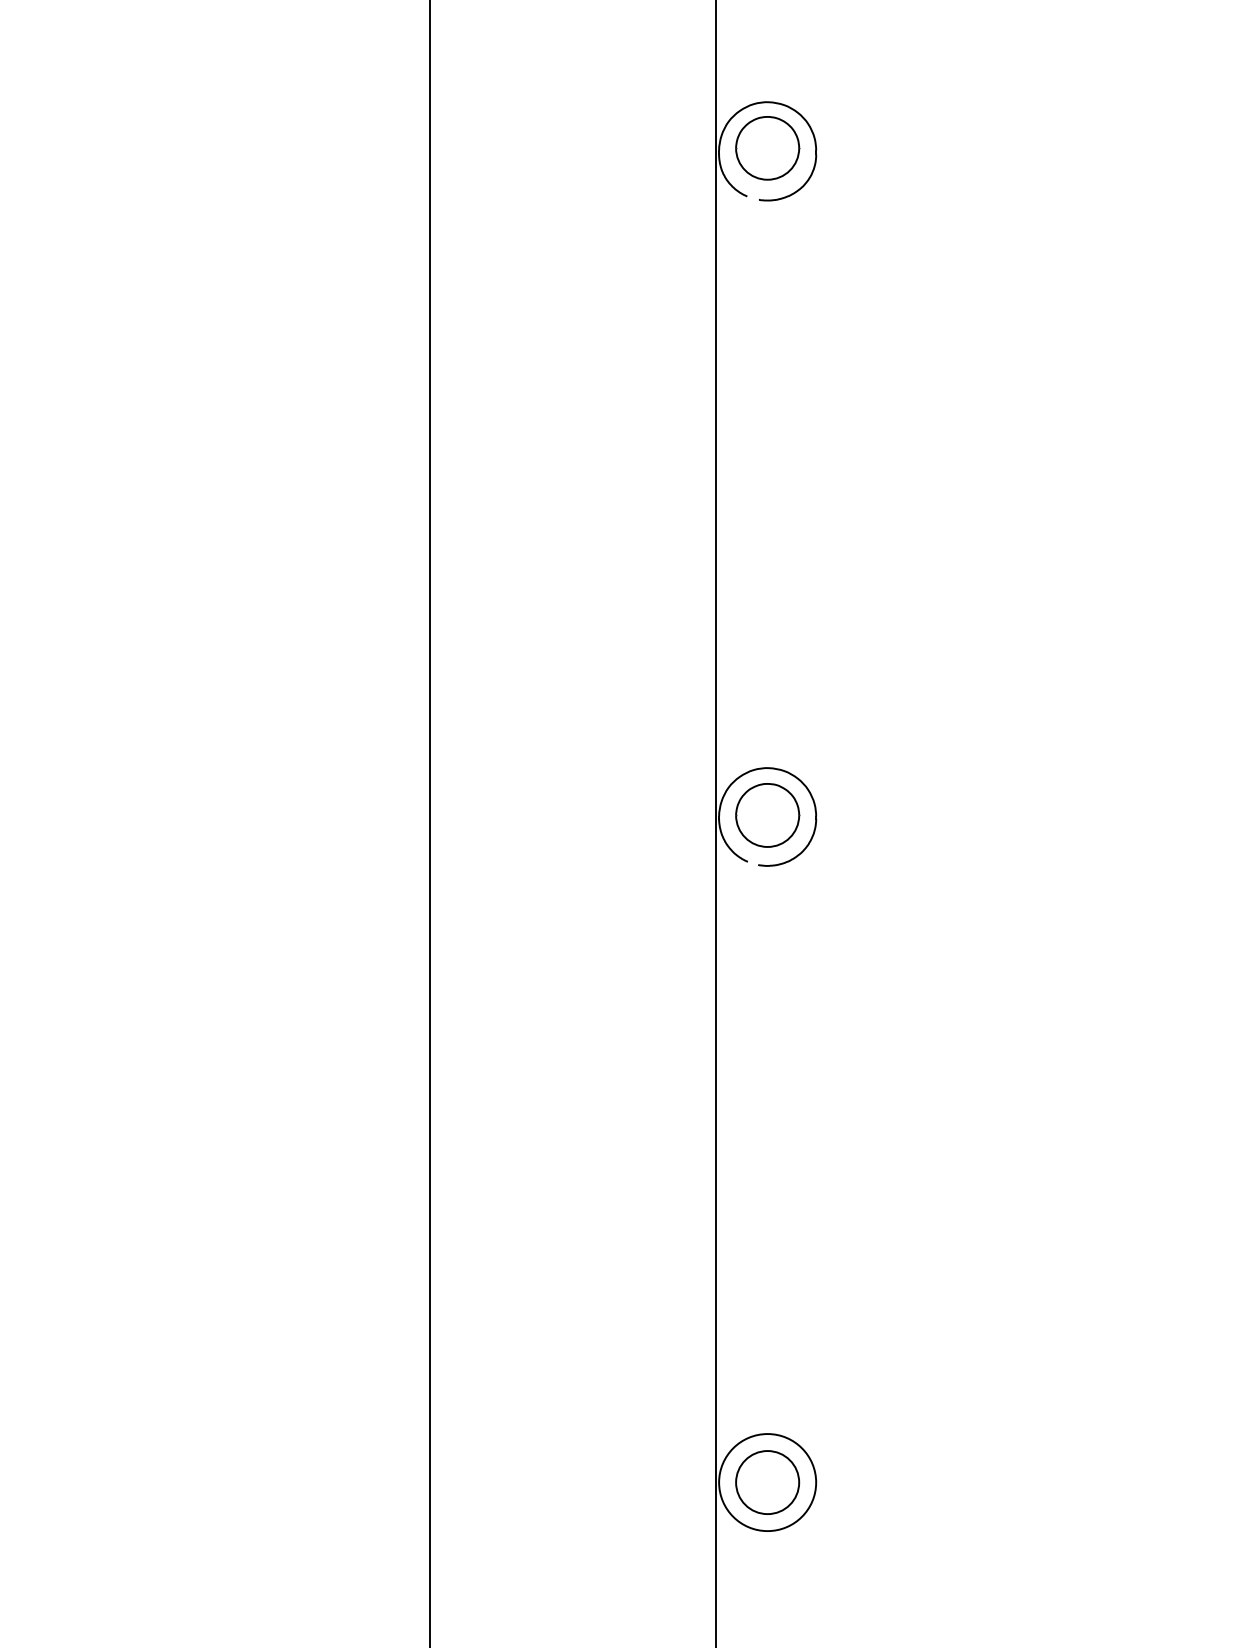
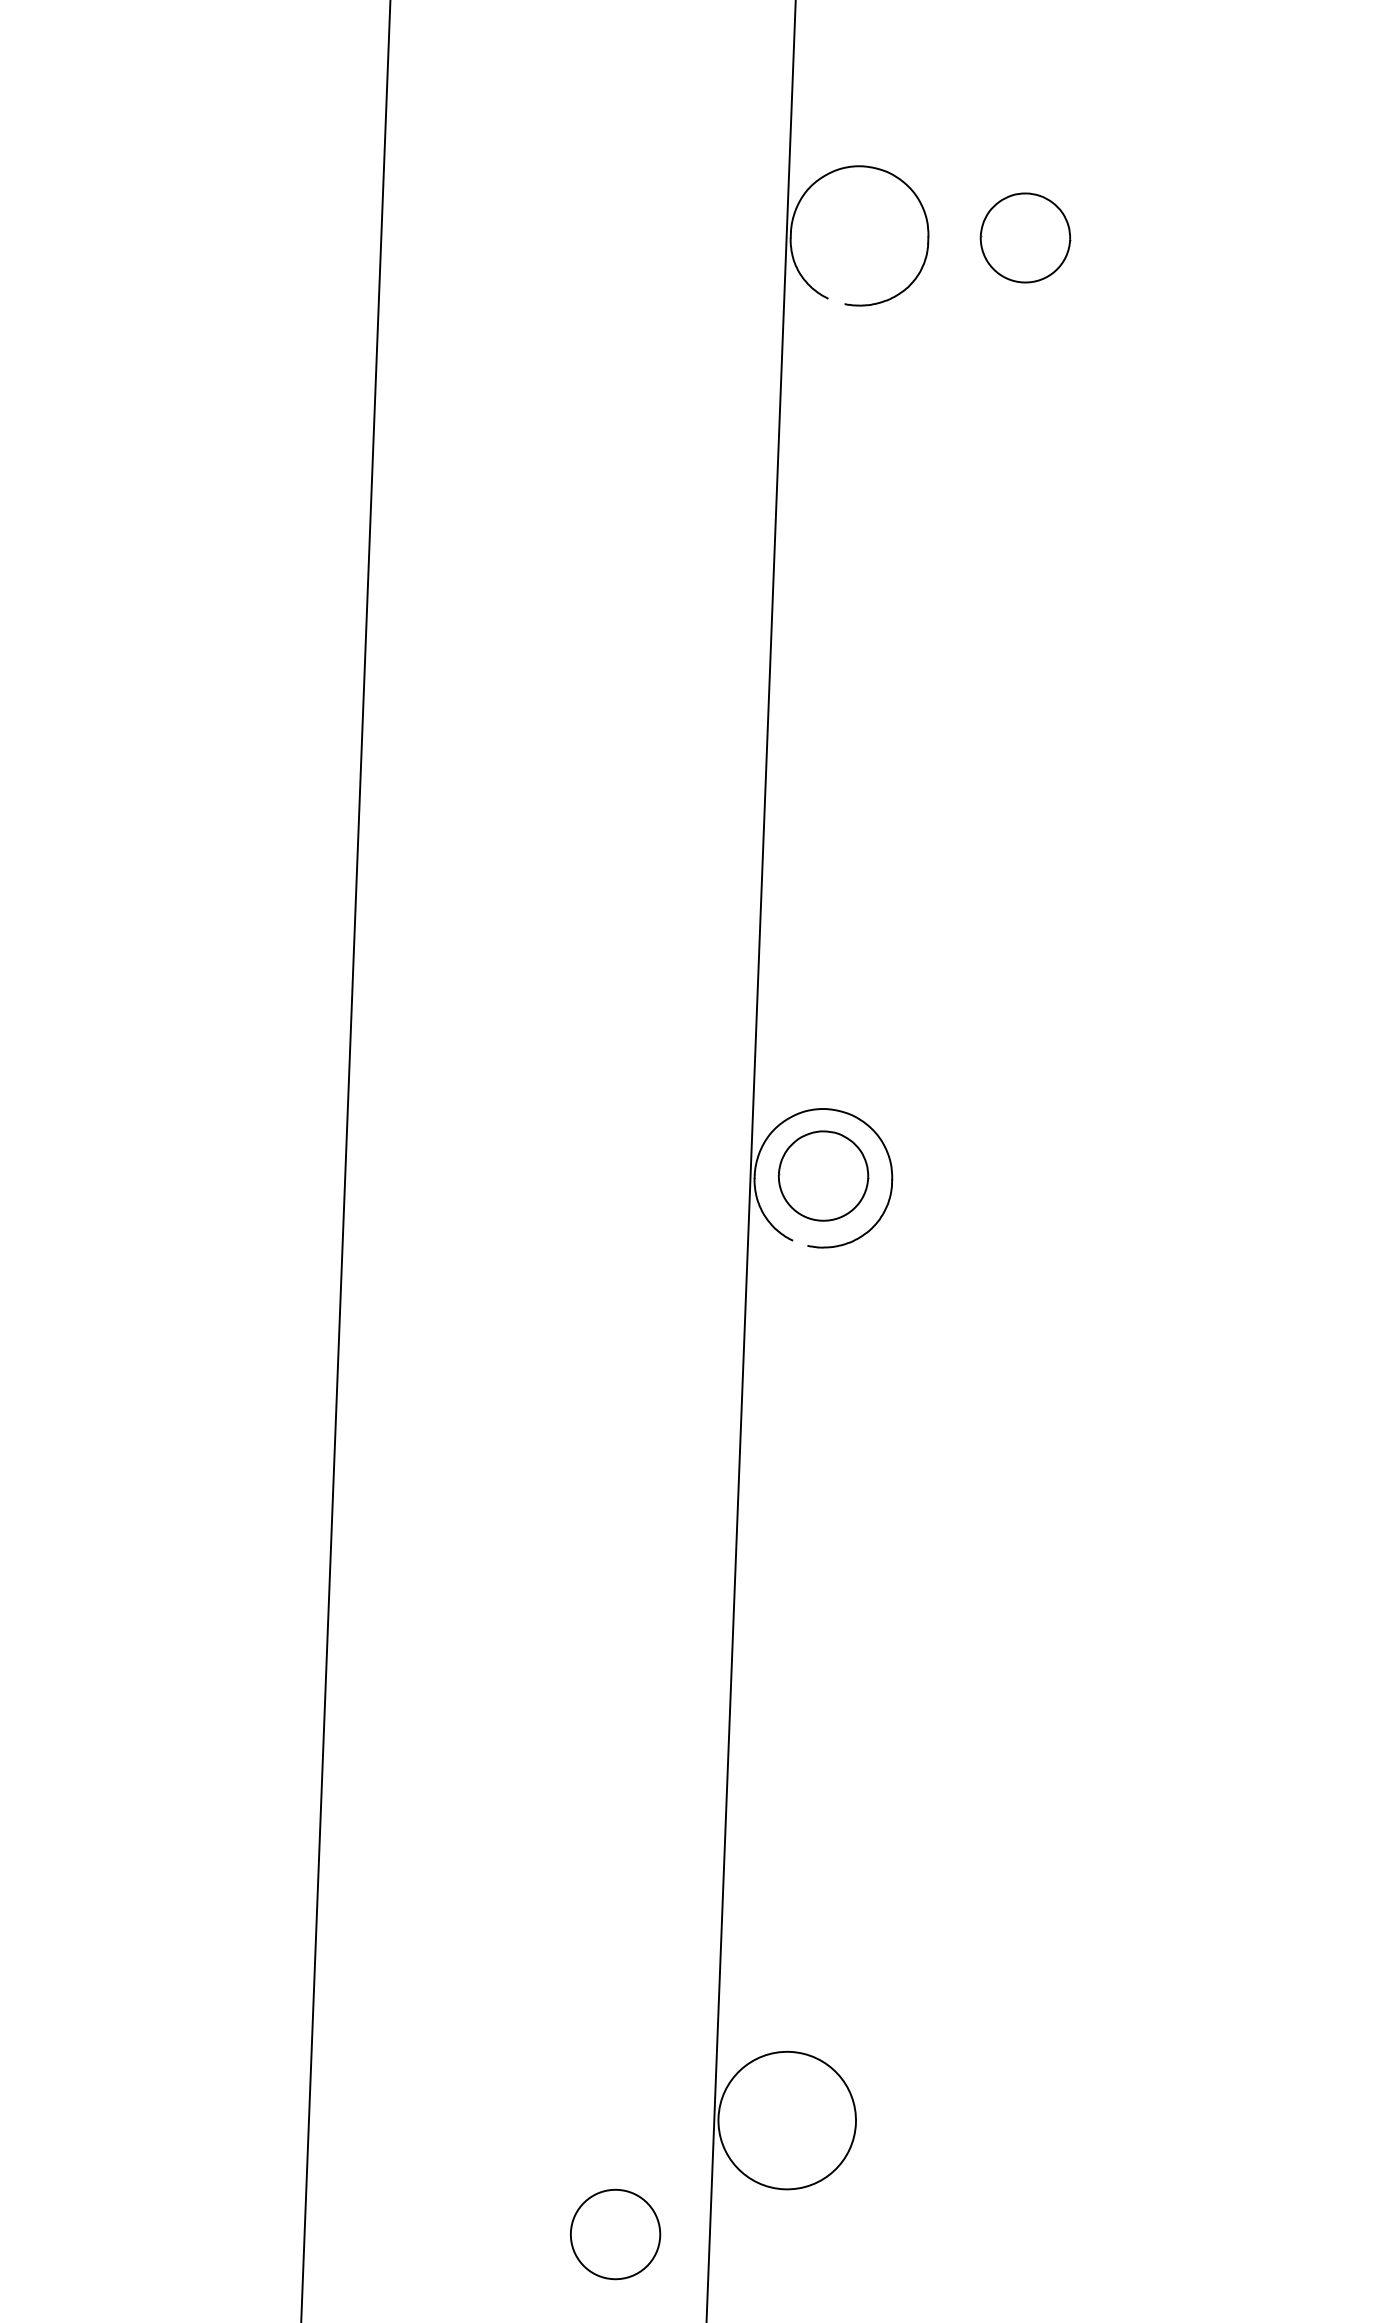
part: (767, 148) -> (1025, 238), moved
circle: (767, 1482) -> (615, 2234), moved

